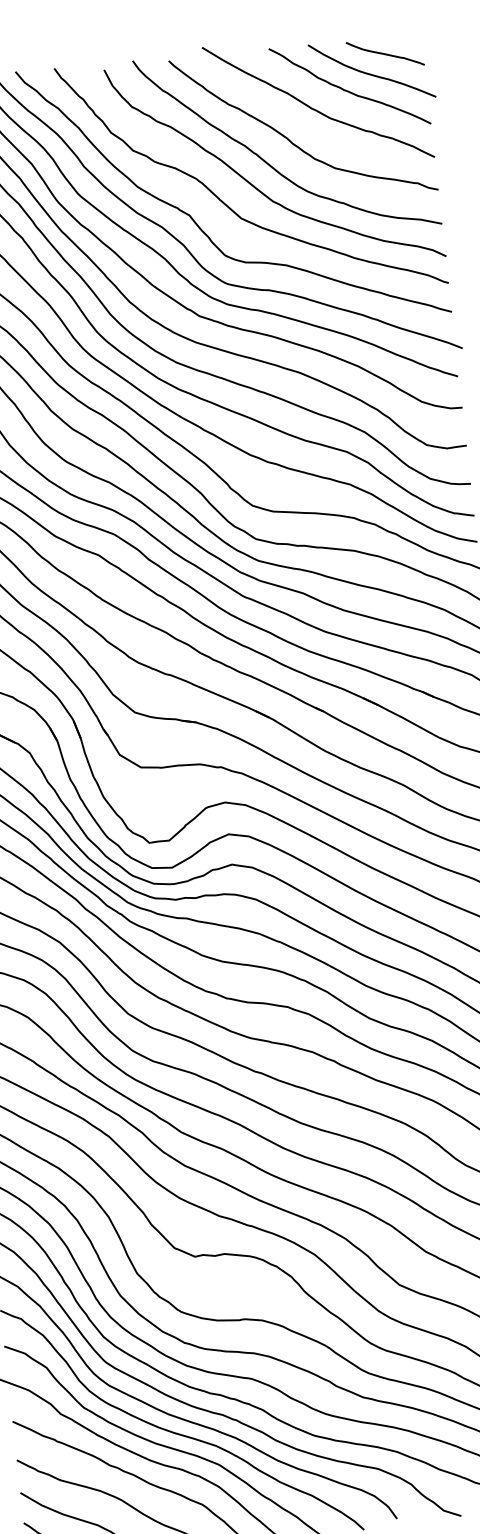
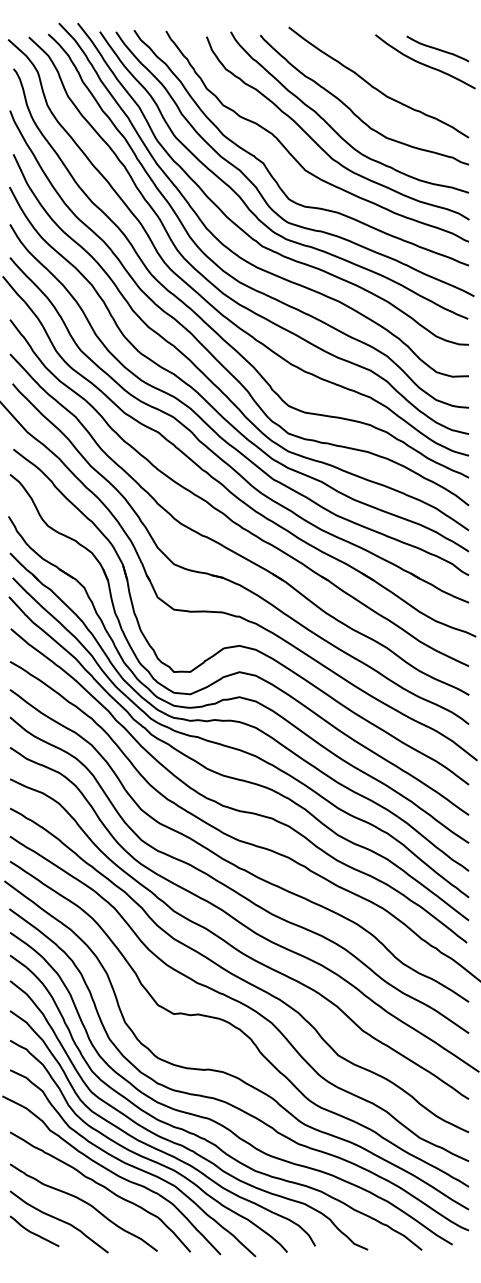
curve: (348, 90) -> (404, 75), removed

